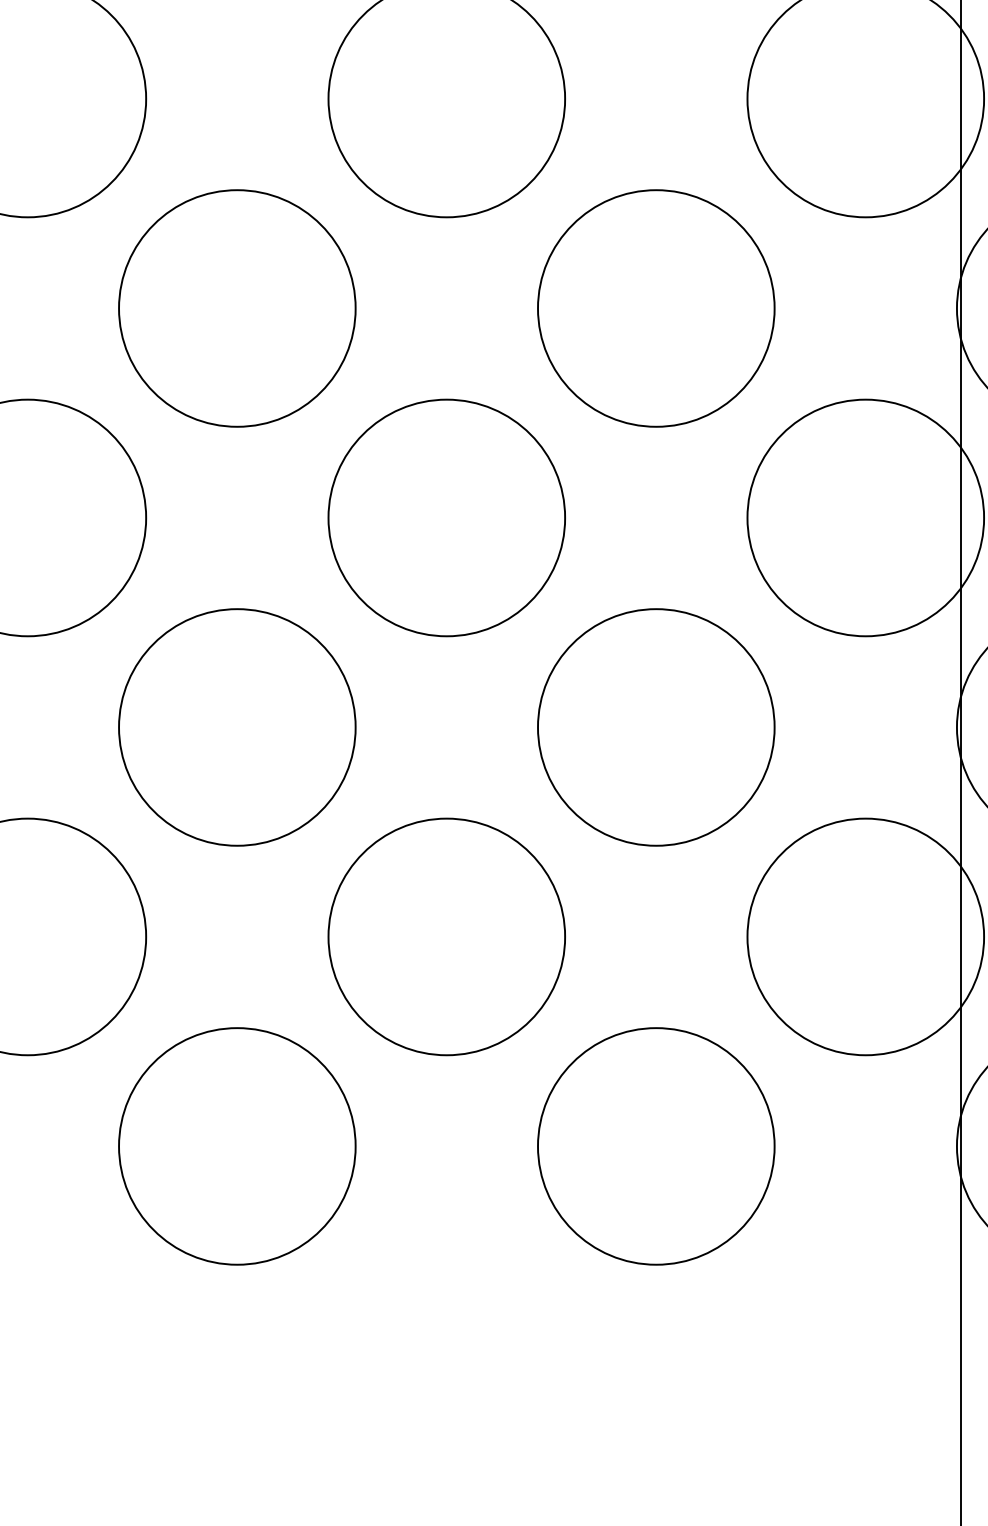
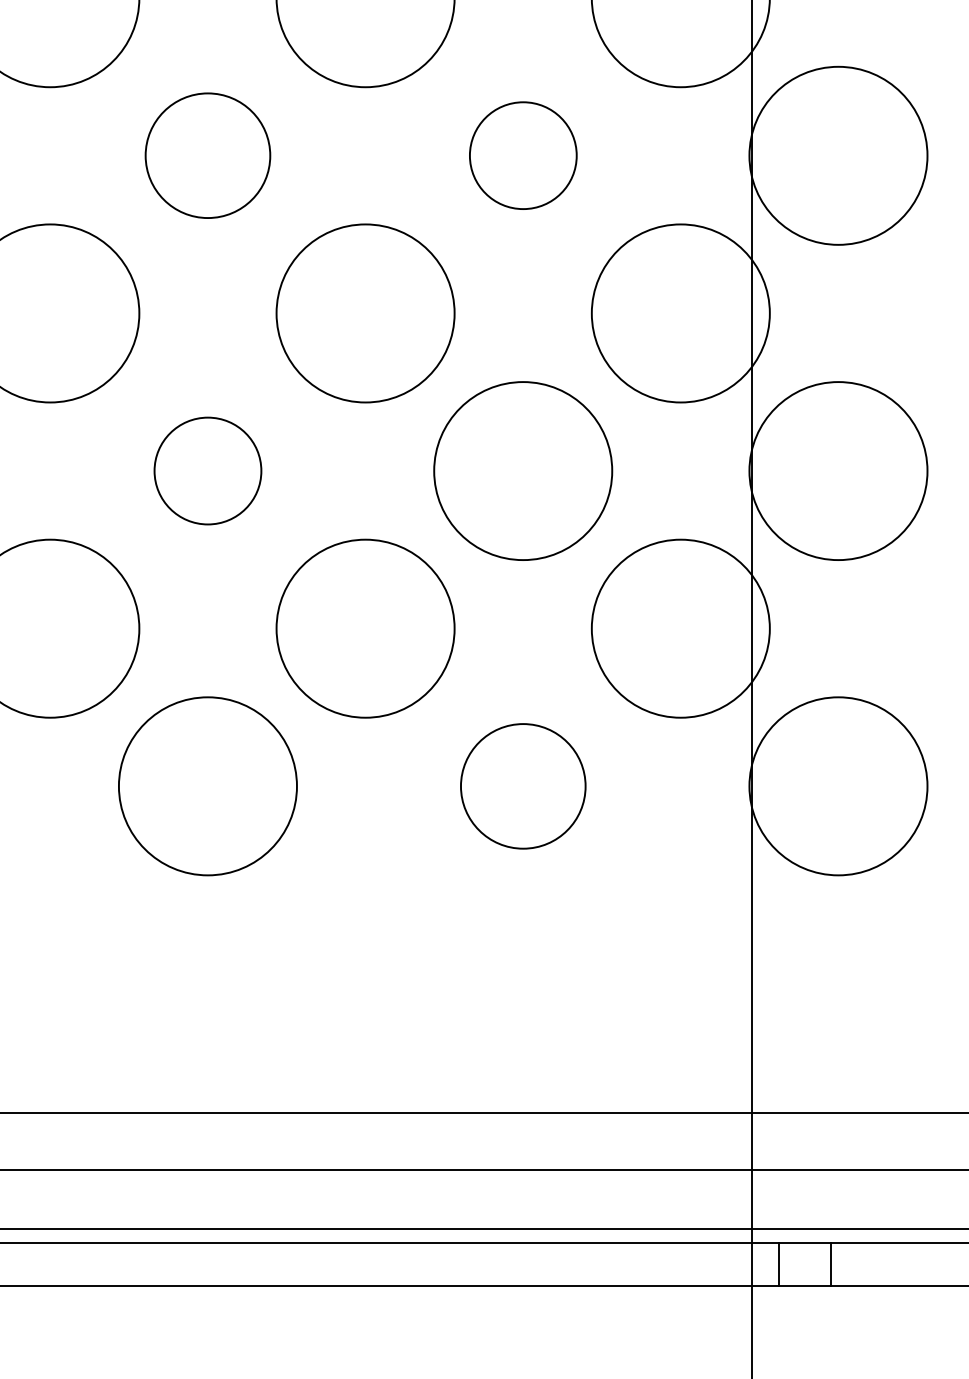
circle: (236, 308) -> (207, 155), size x0.7
circle: (656, 308) -> (523, 155), size x0.6
circle: (236, 726) -> (207, 470), size x0.6
circle: (656, 1146) -> (523, 786), size x0.7

